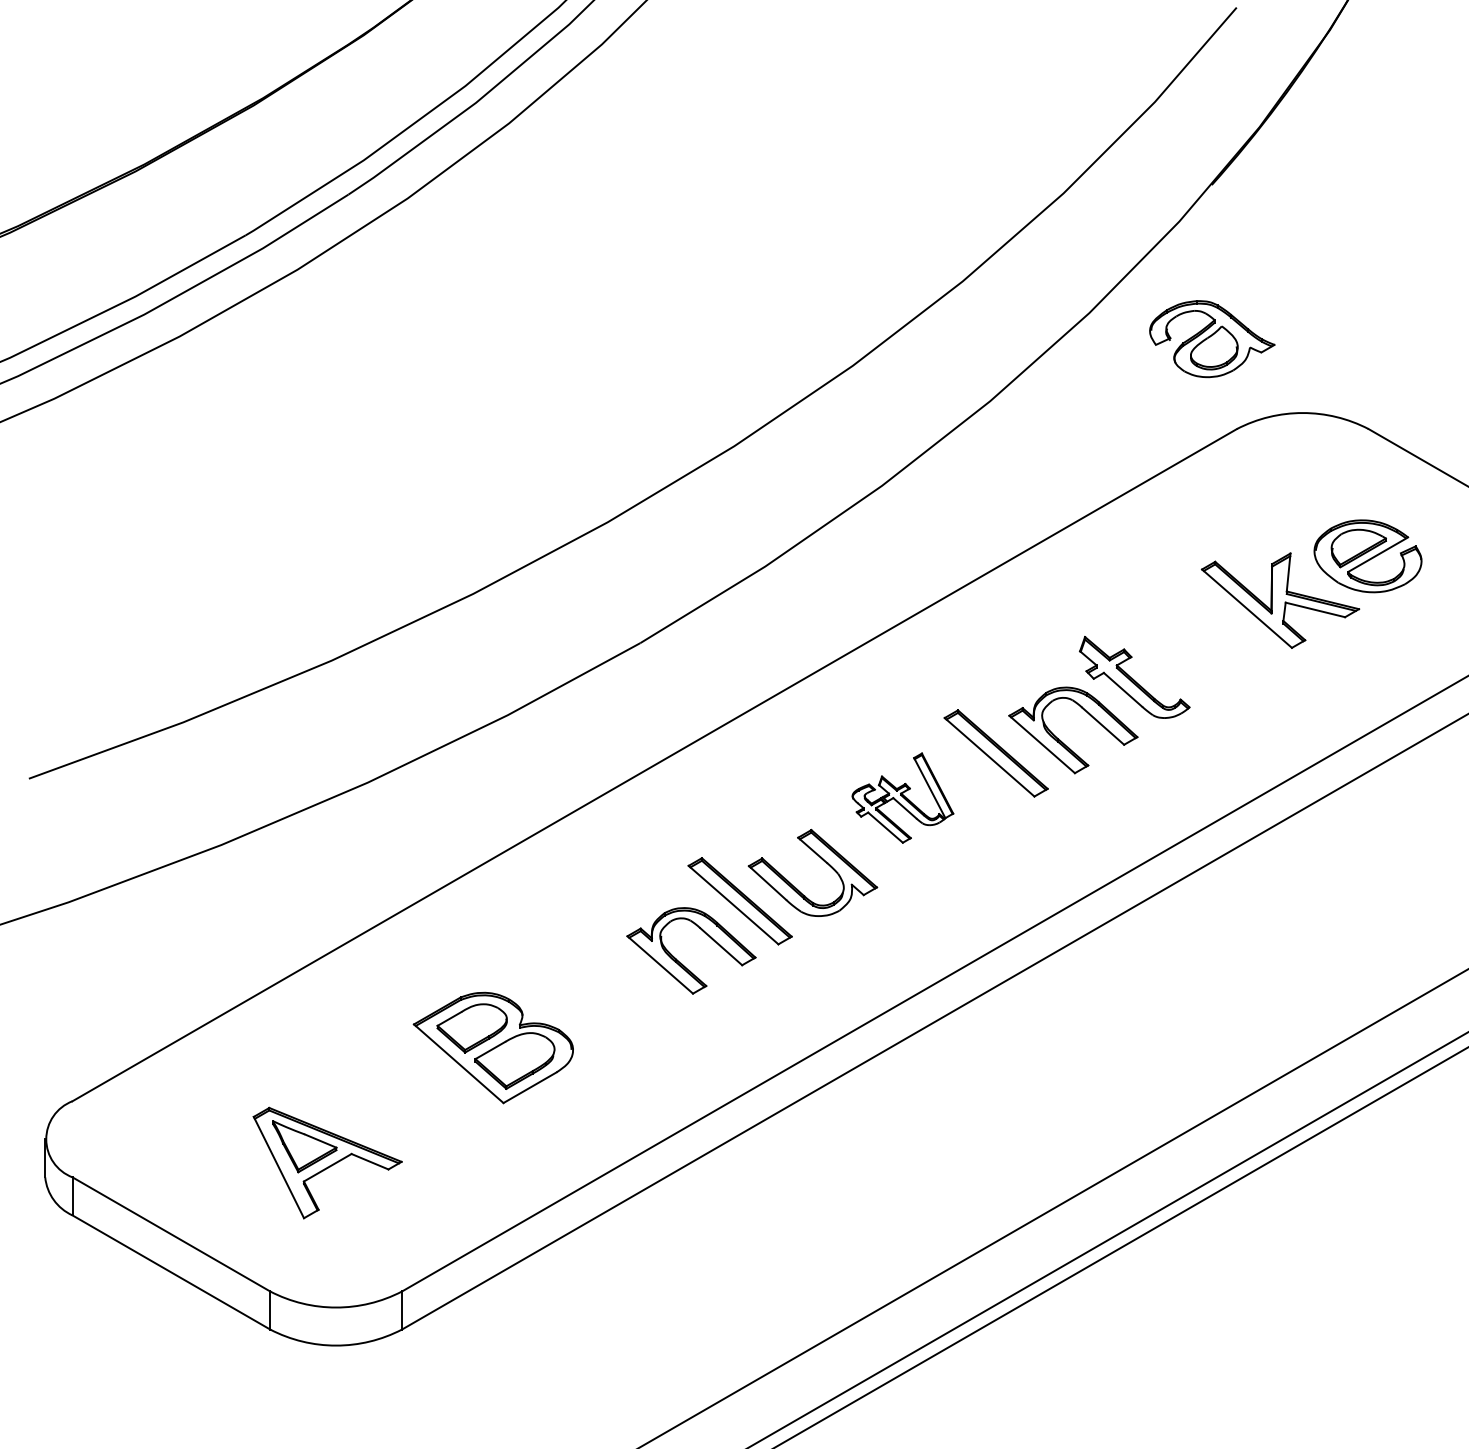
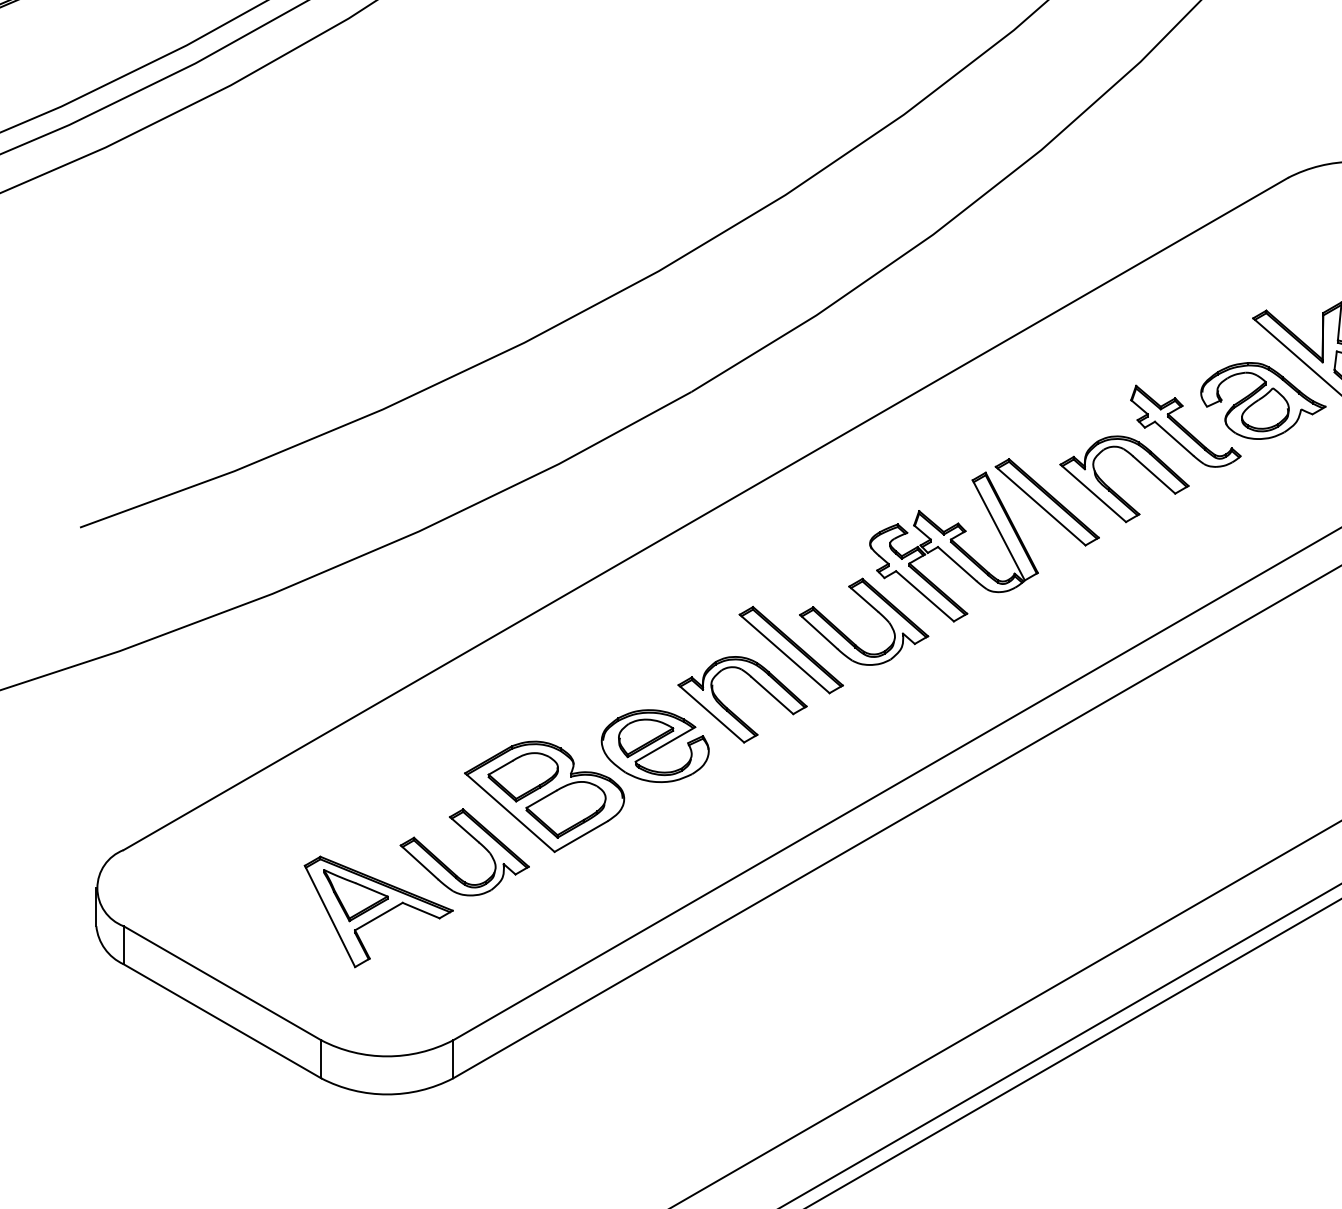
part: (1212, 339) -> (1263, 401), moved
part: (902, 797) -> (953, 546), size x1.67
part: (603, 997) -> (654, 746), added
part: (423, 1091) -> (474, 840), added

